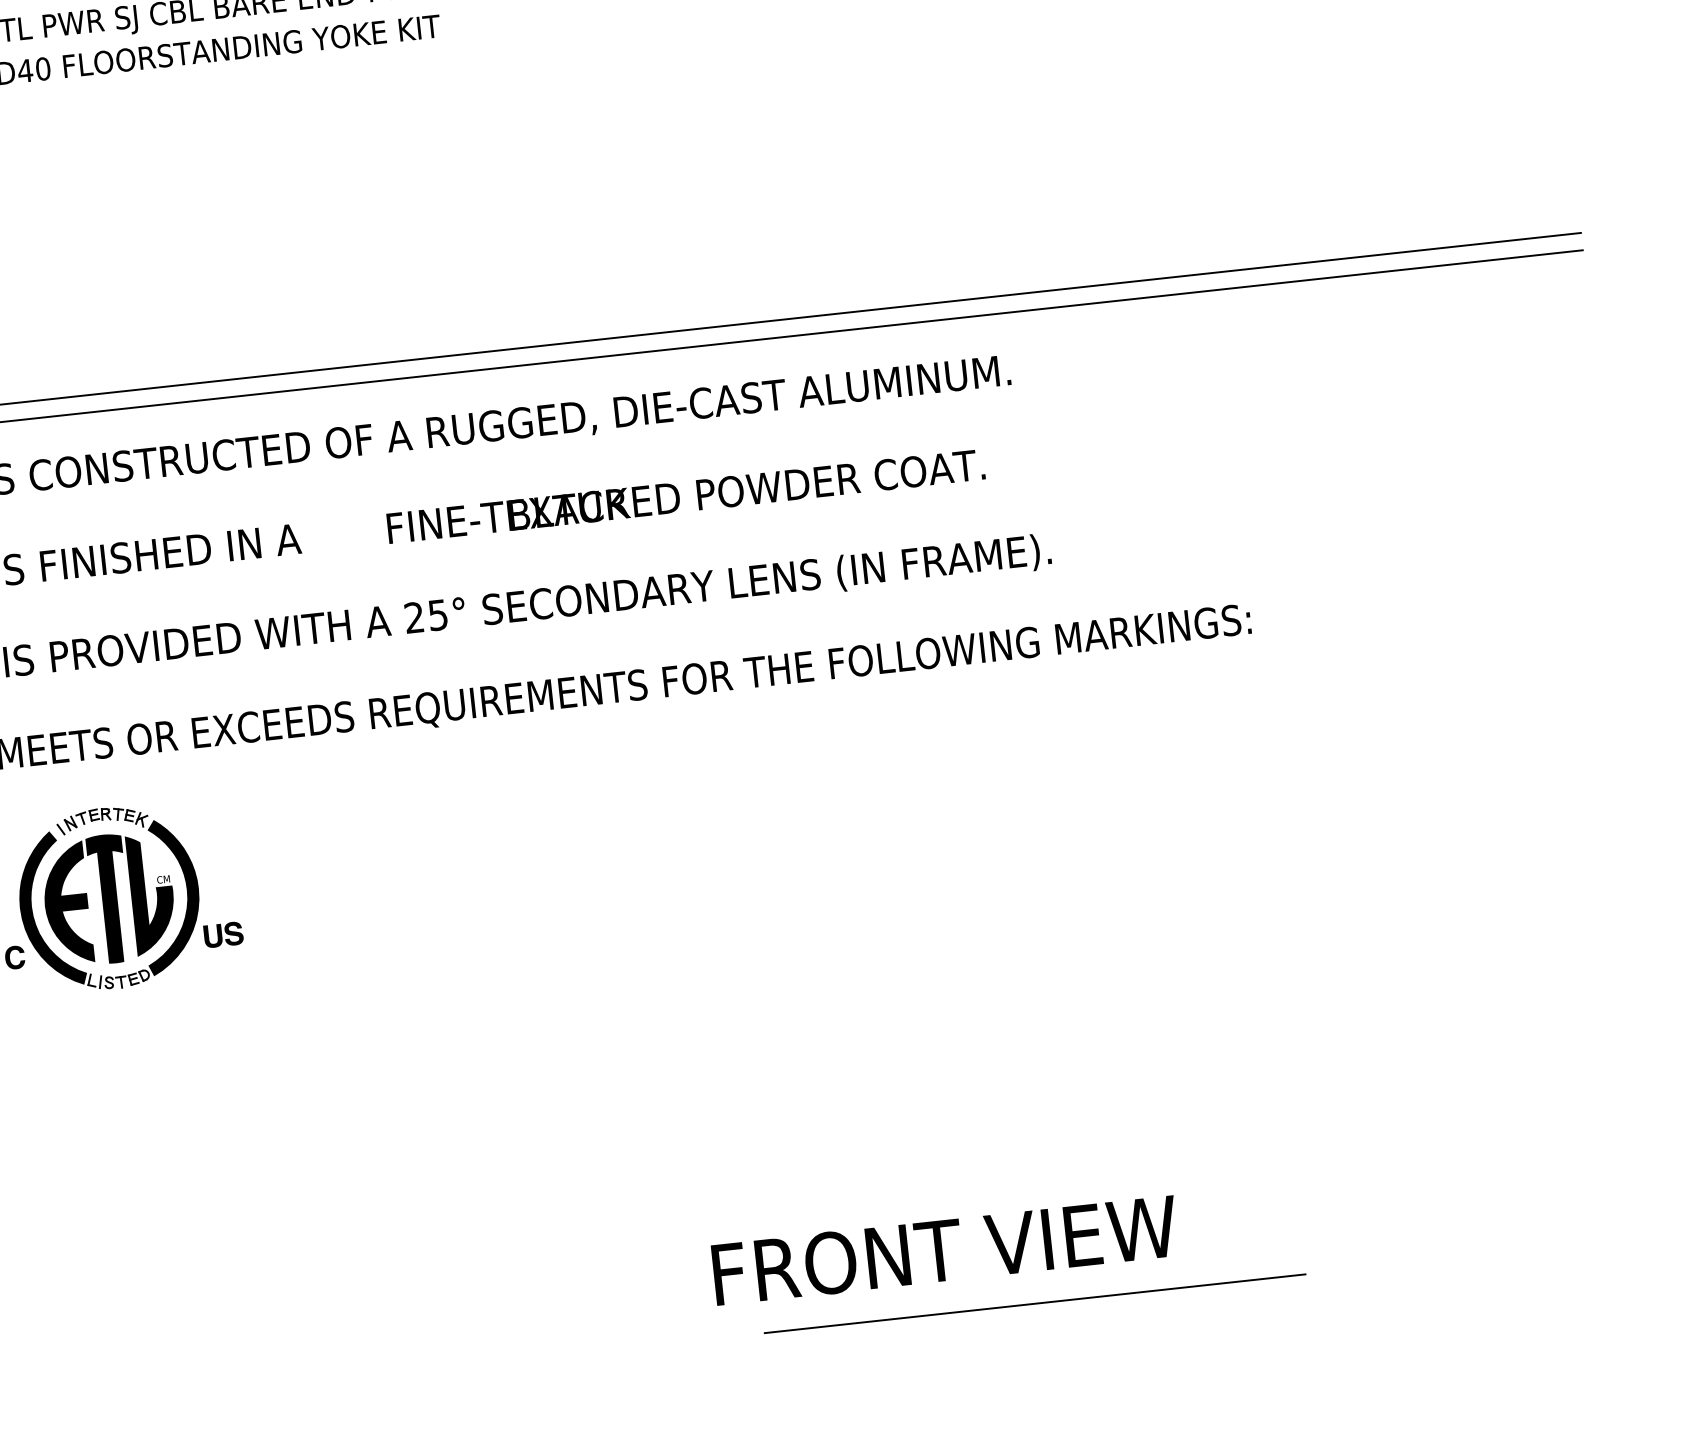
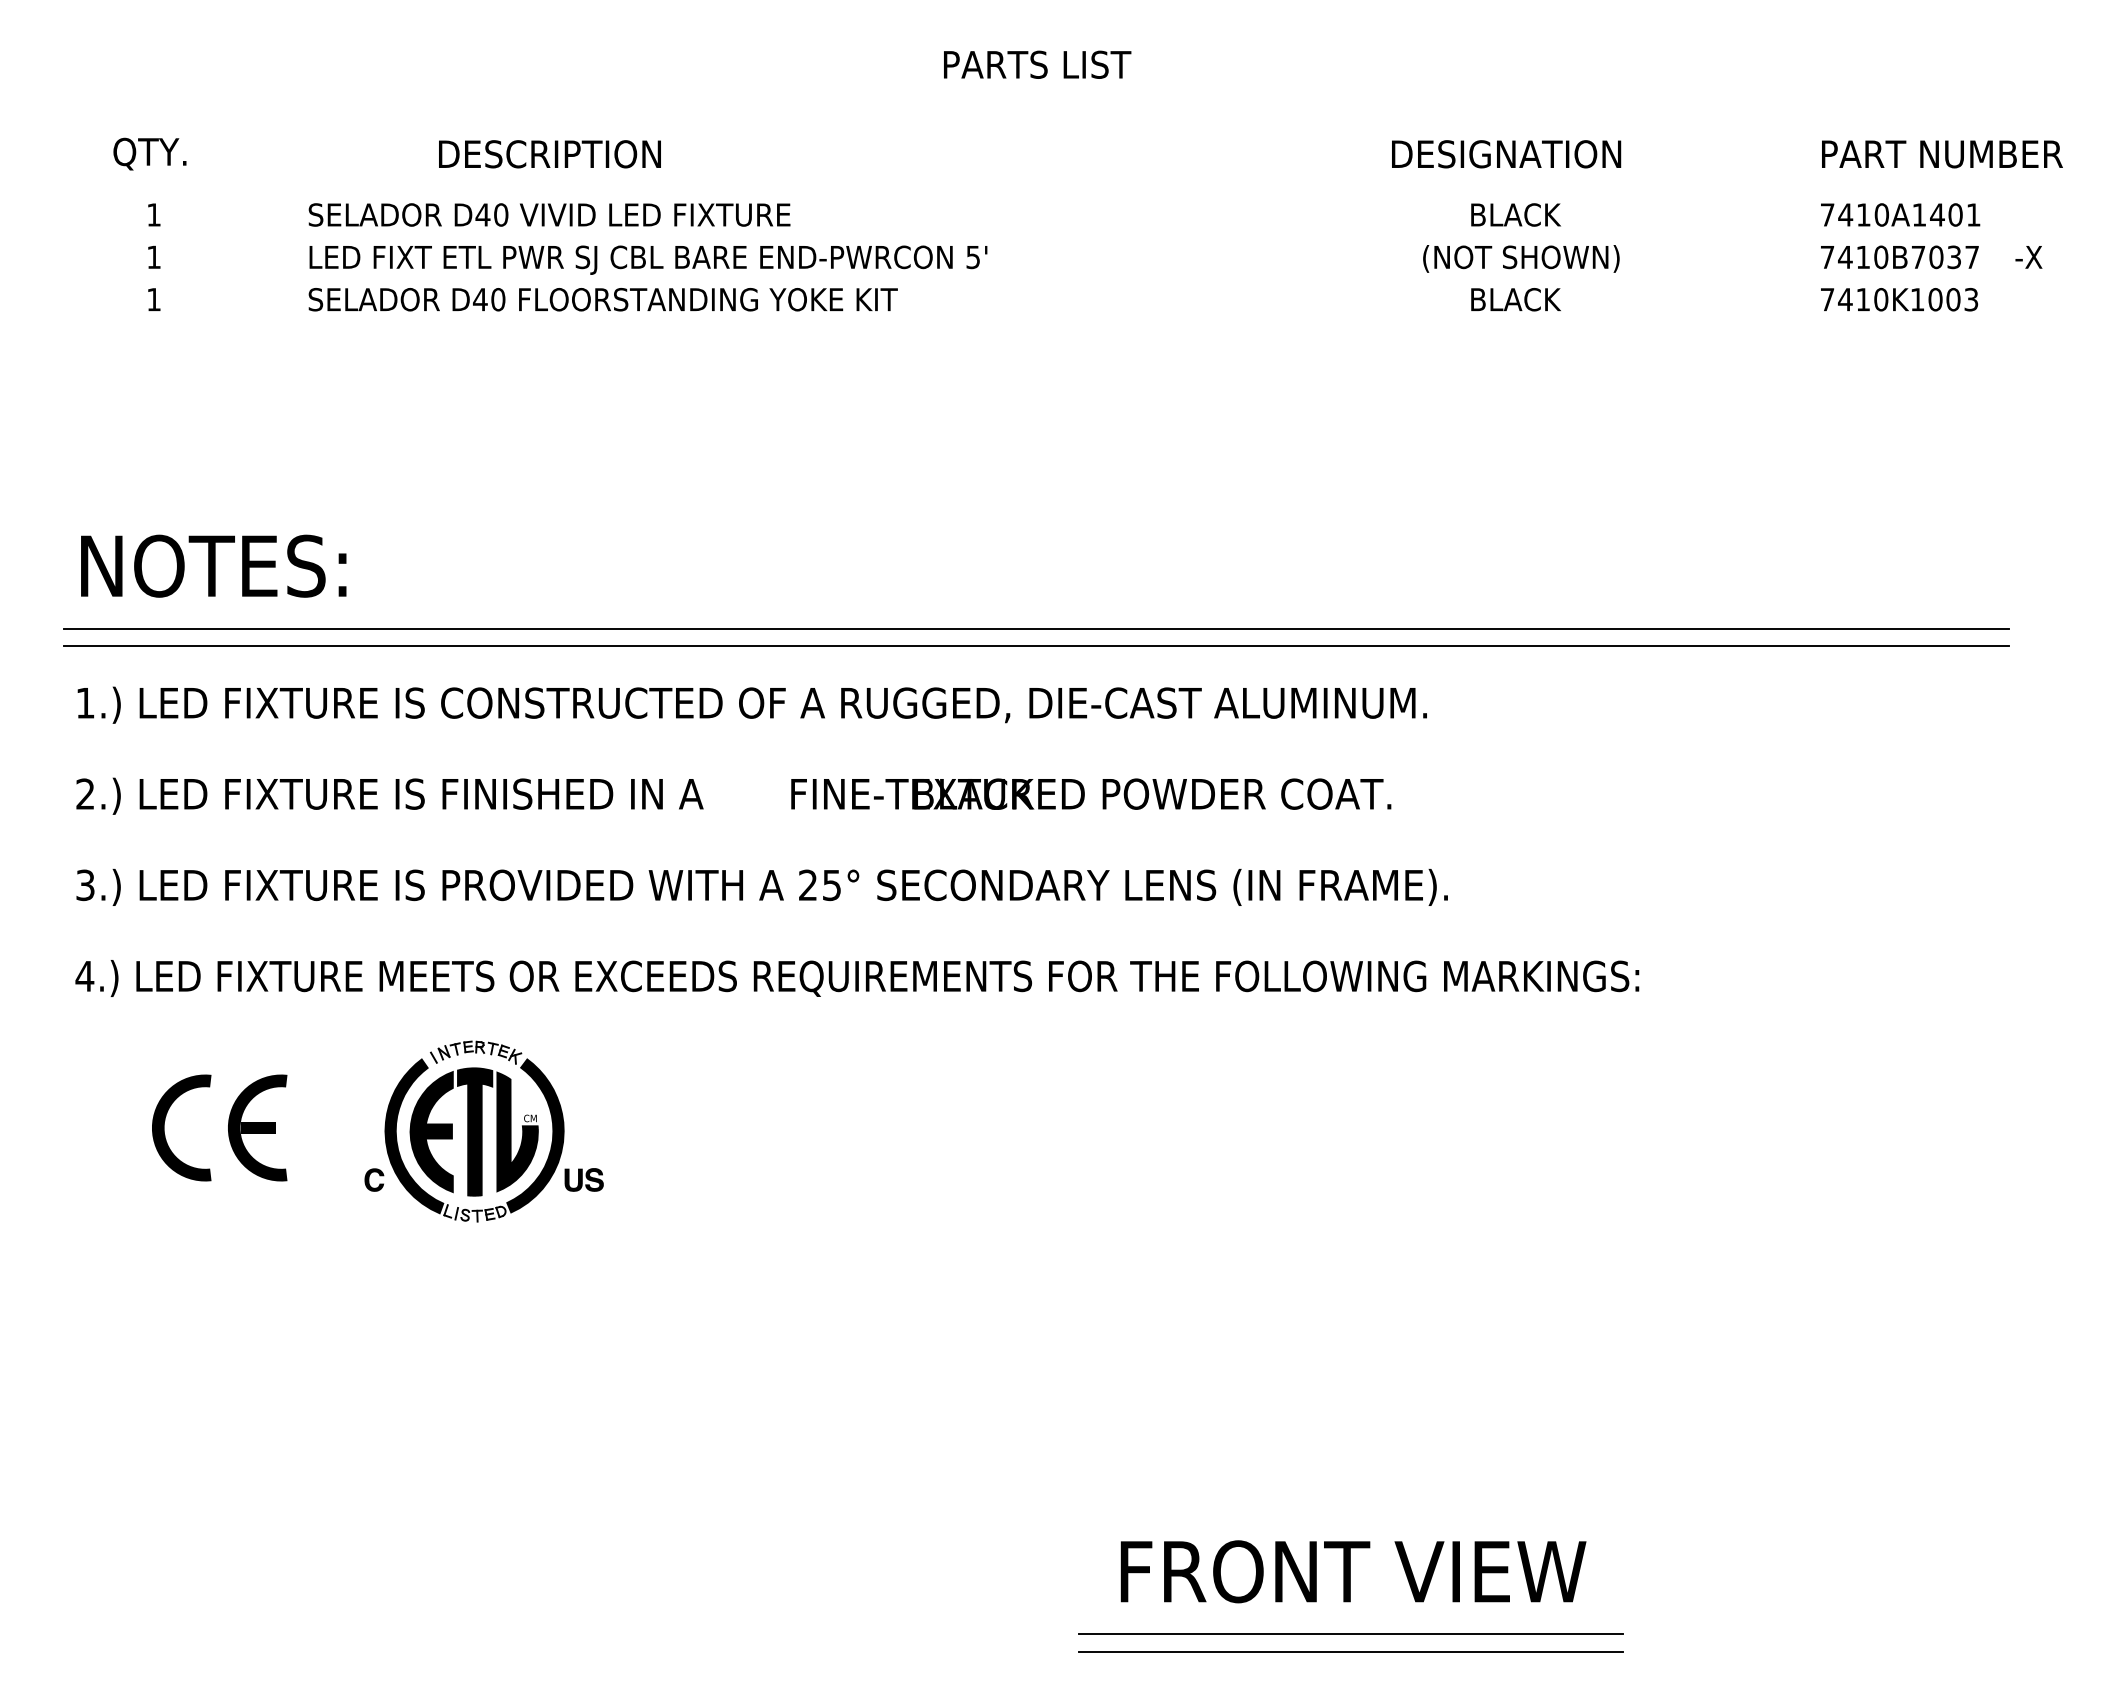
text: (945, 1250) -> (1353, 1571), moved
line: (1037, 1320) -> (1351, 1651), added

